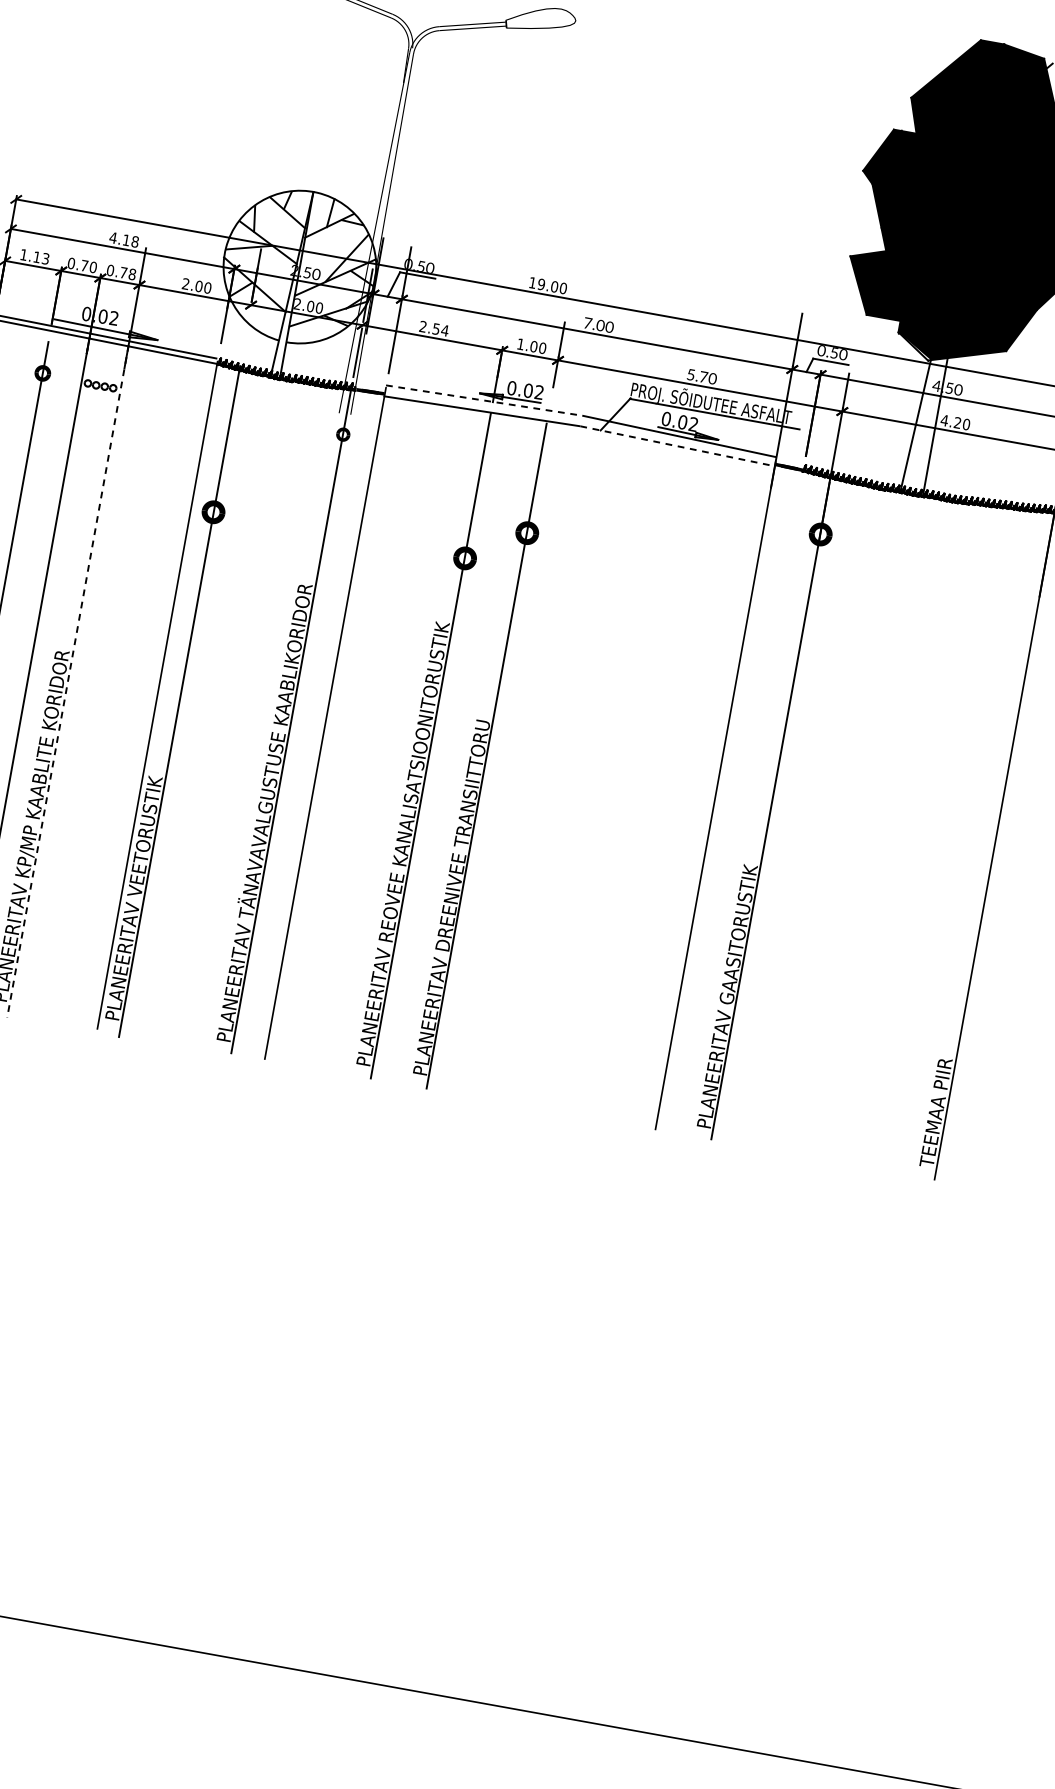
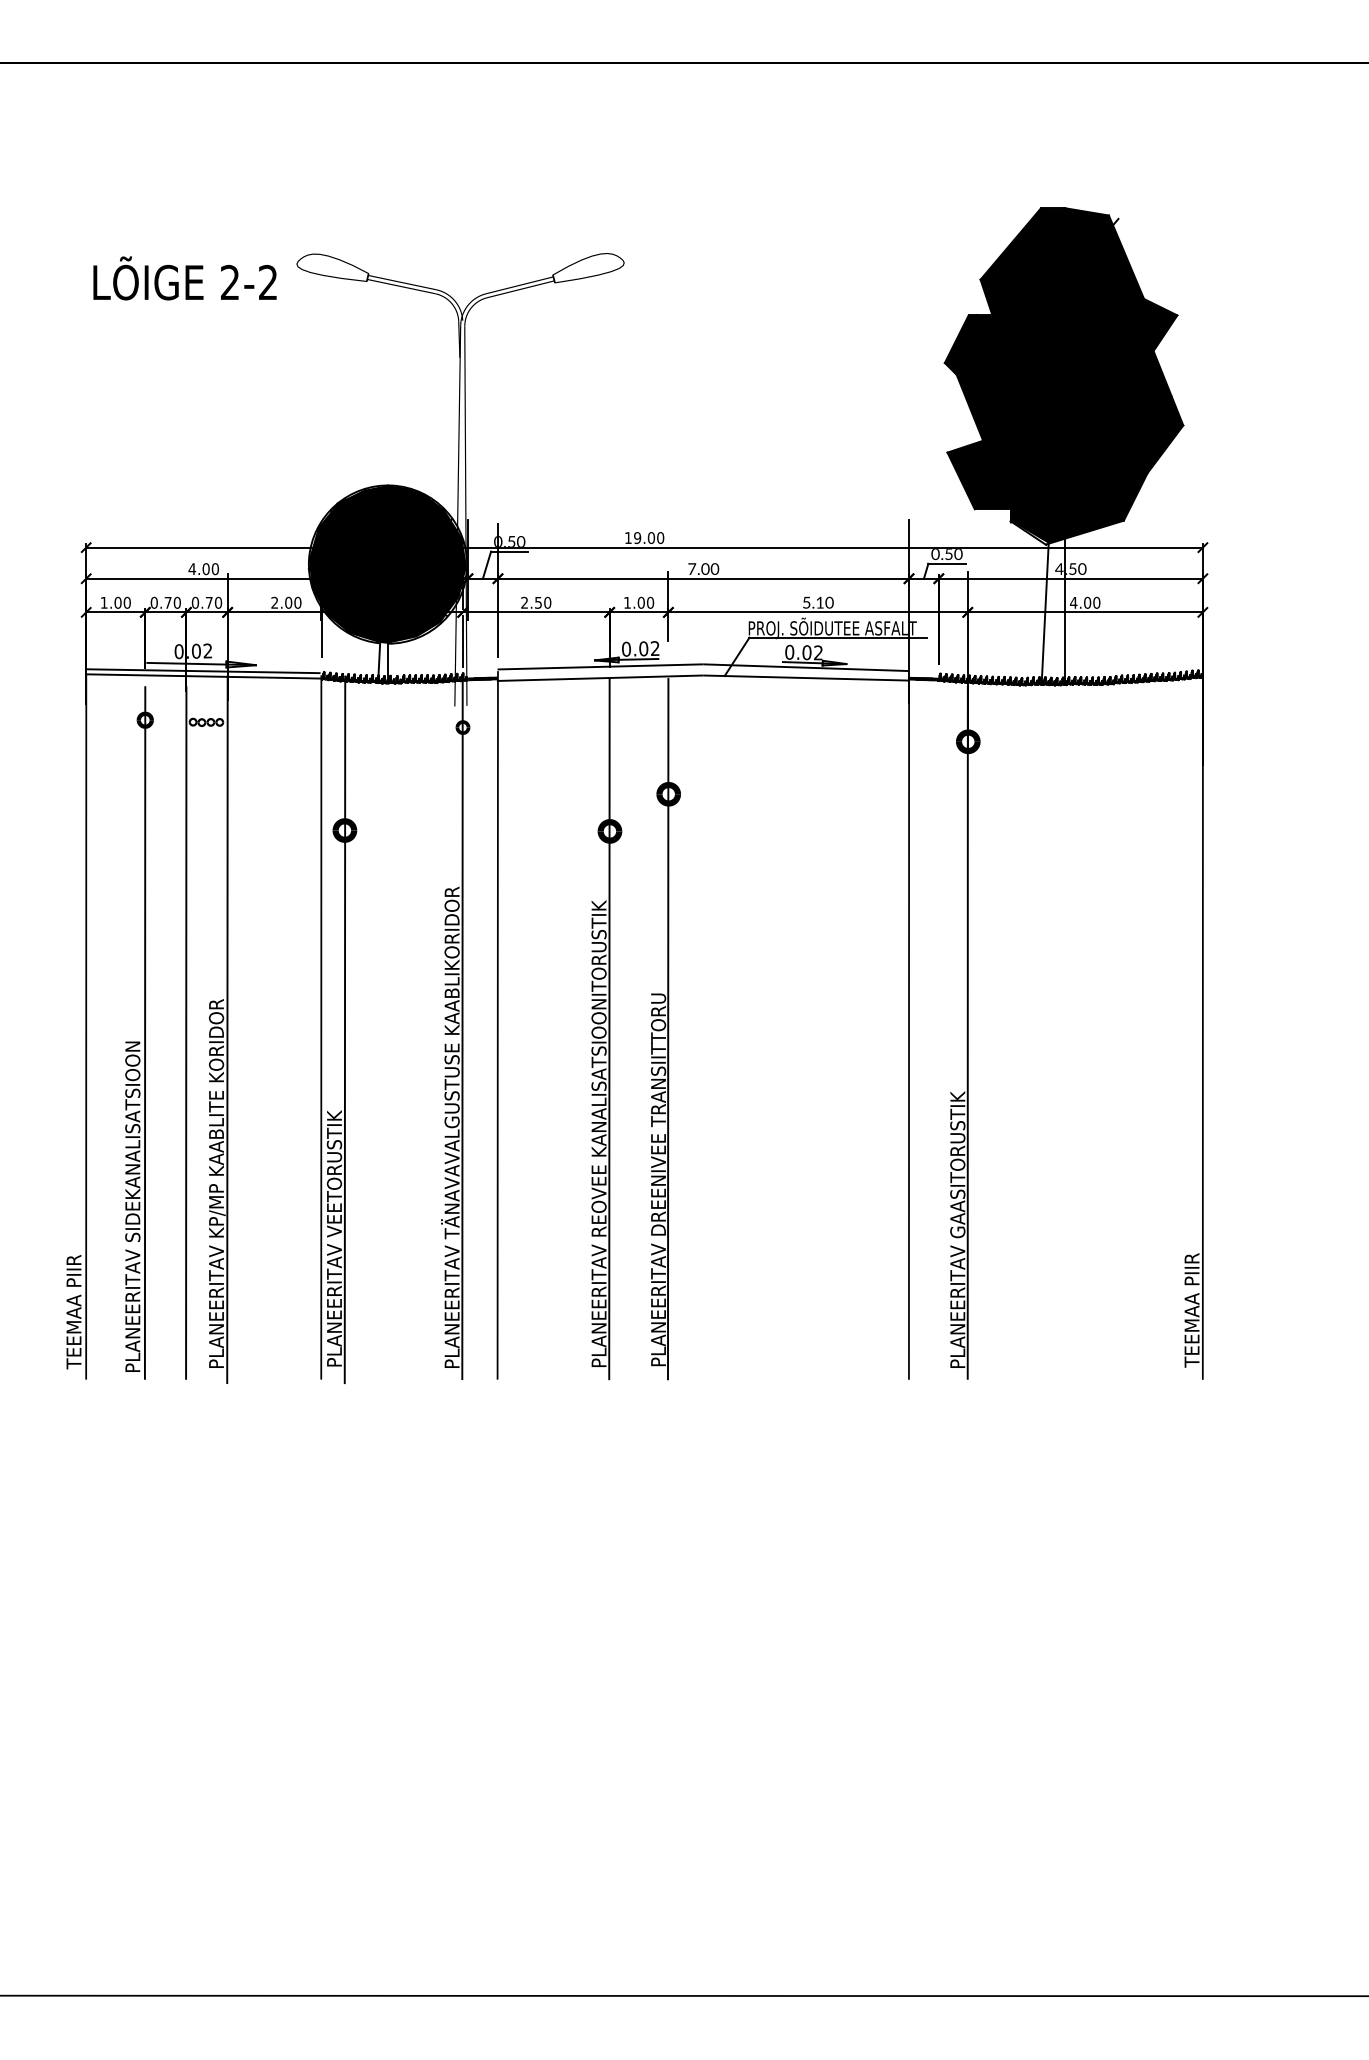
text: (130, 241) -> (210, 569), 4.18 -> 4.00
text: (41, 257) -> (122, 602), 1.13 -> 1.00
fill: (299, 266) -> (387, 564), added
text: (132, 274) -> (218, 602), 0.78 -> 0.70
text: (444, 330) -> (547, 602), 2.54 -> 2.50
text: (704, 376) -> (820, 602), 5.70 -> 5.10
line: (484, 400) -> (600, 666), dashed -> solid
text: (957, 422) -> (1087, 602), 4.20 -> 4.00
line: (676, 446) -> (805, 678), dashed -> solid
line: (67, 682) -> (227, 1030), dashed -> solid

